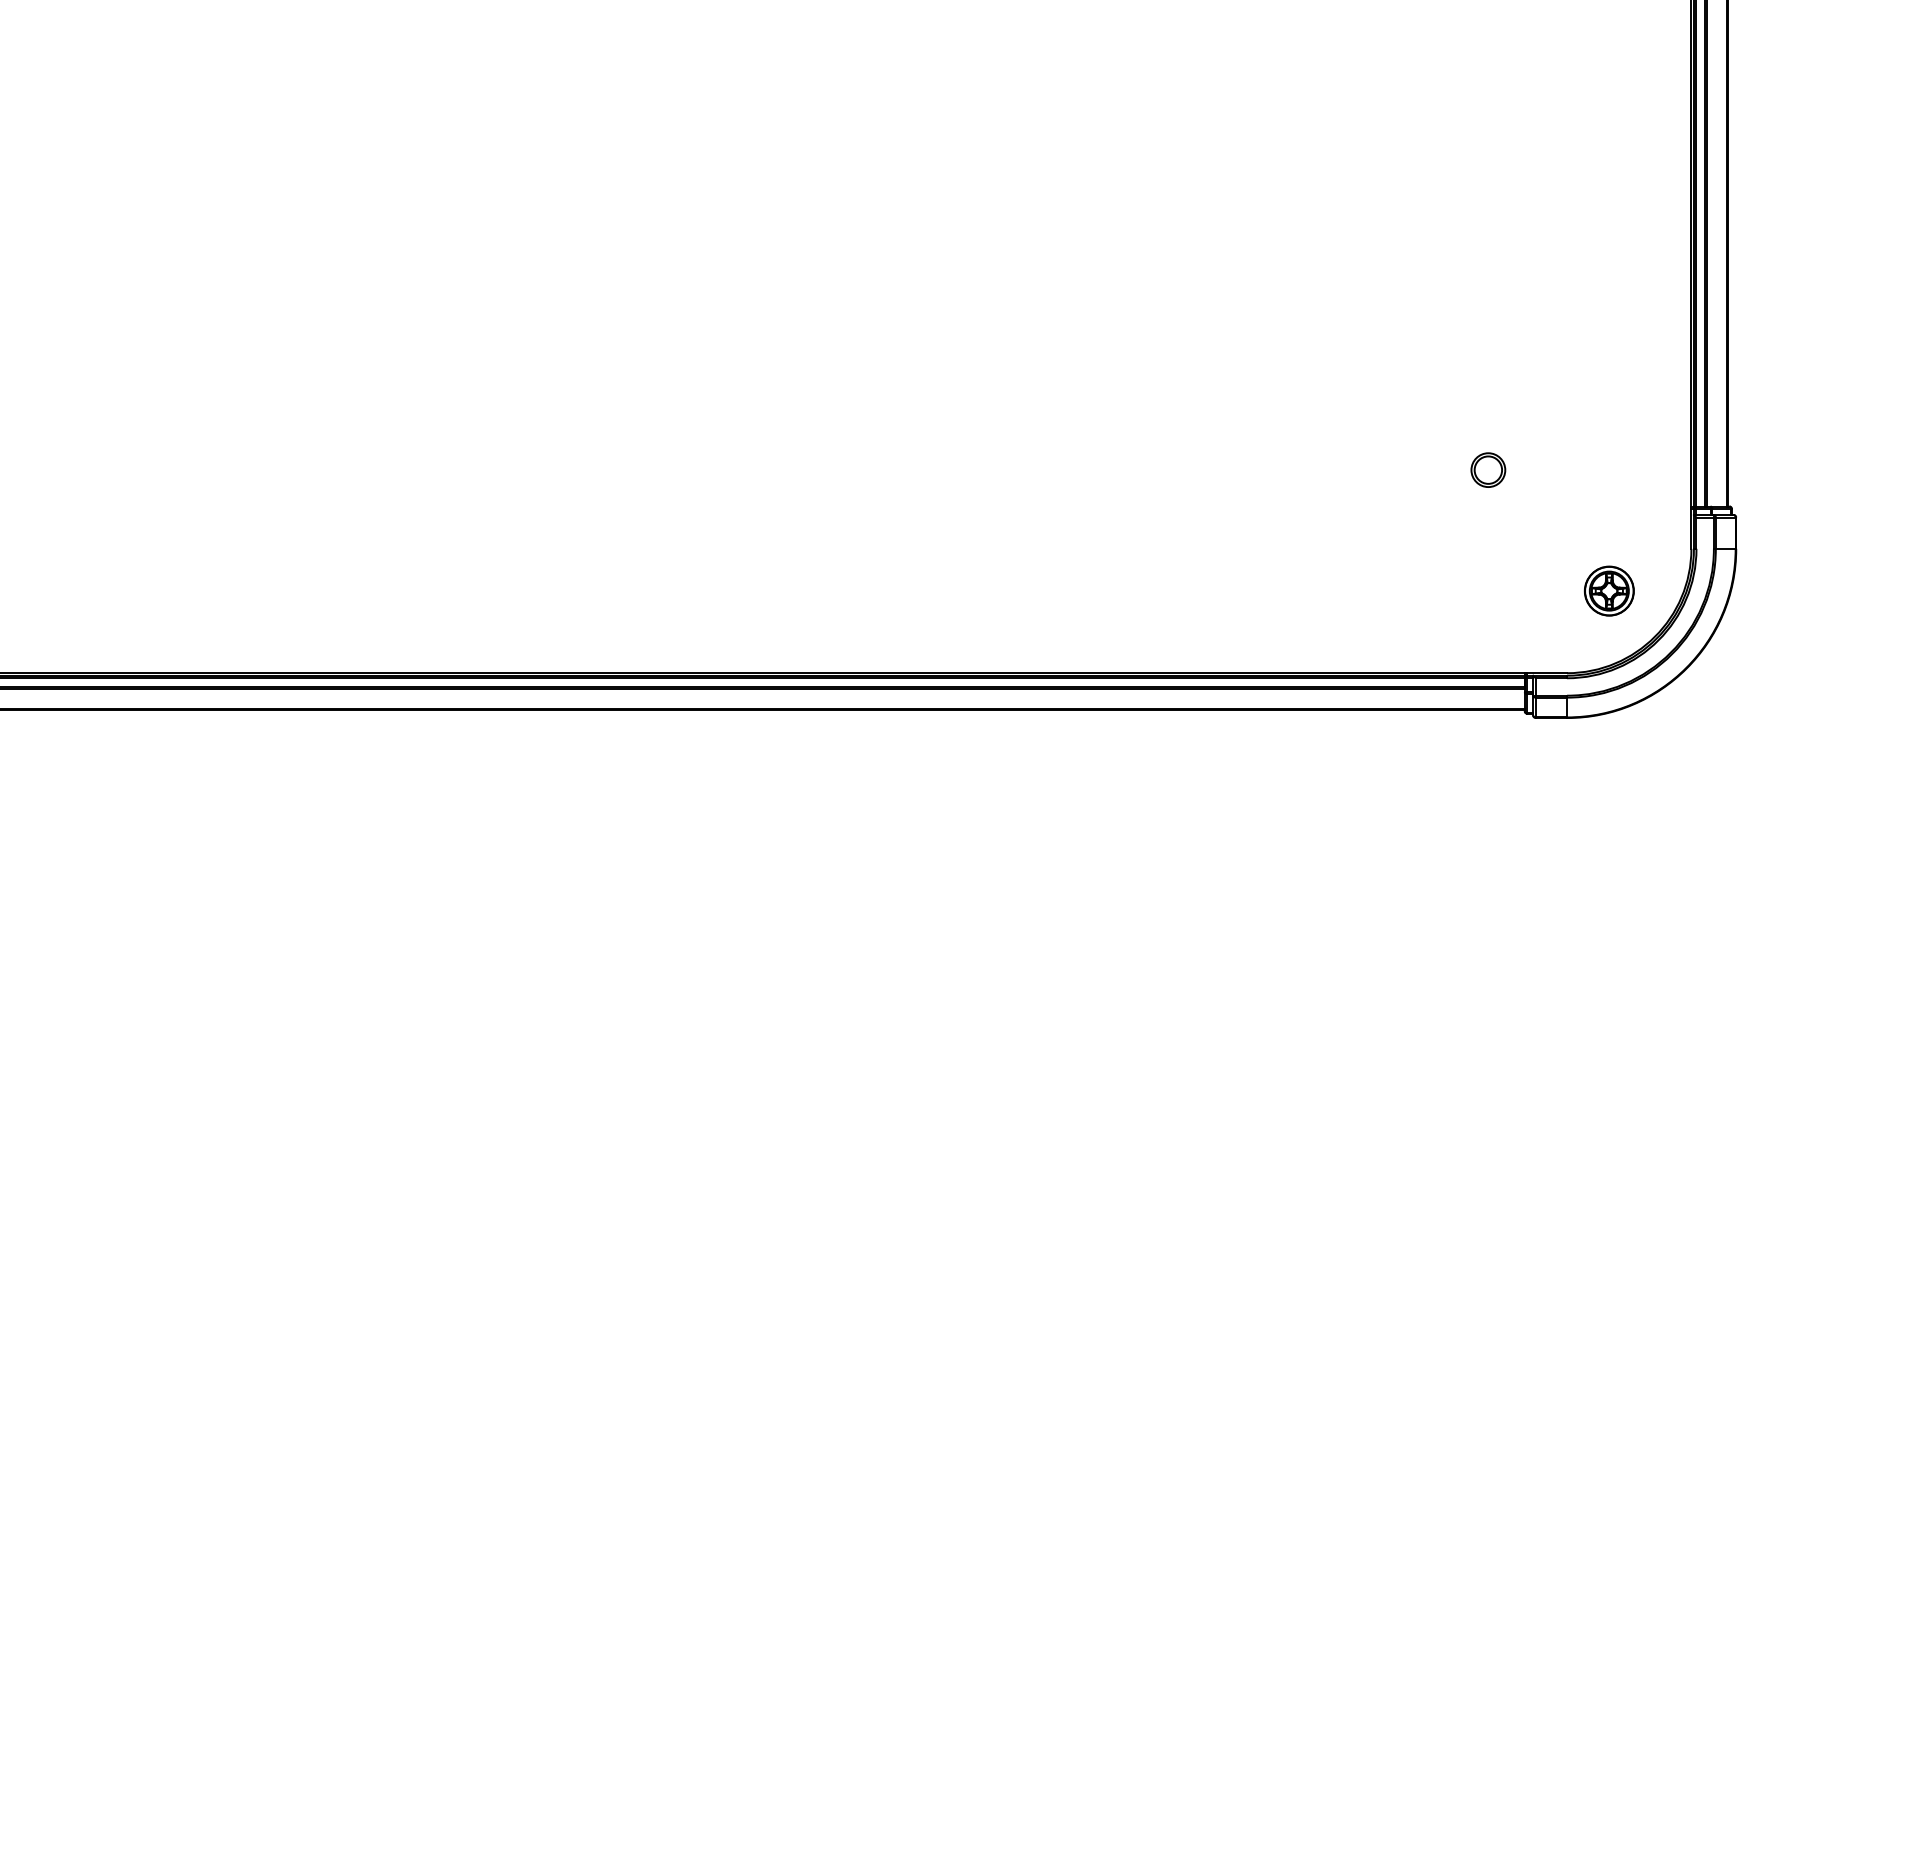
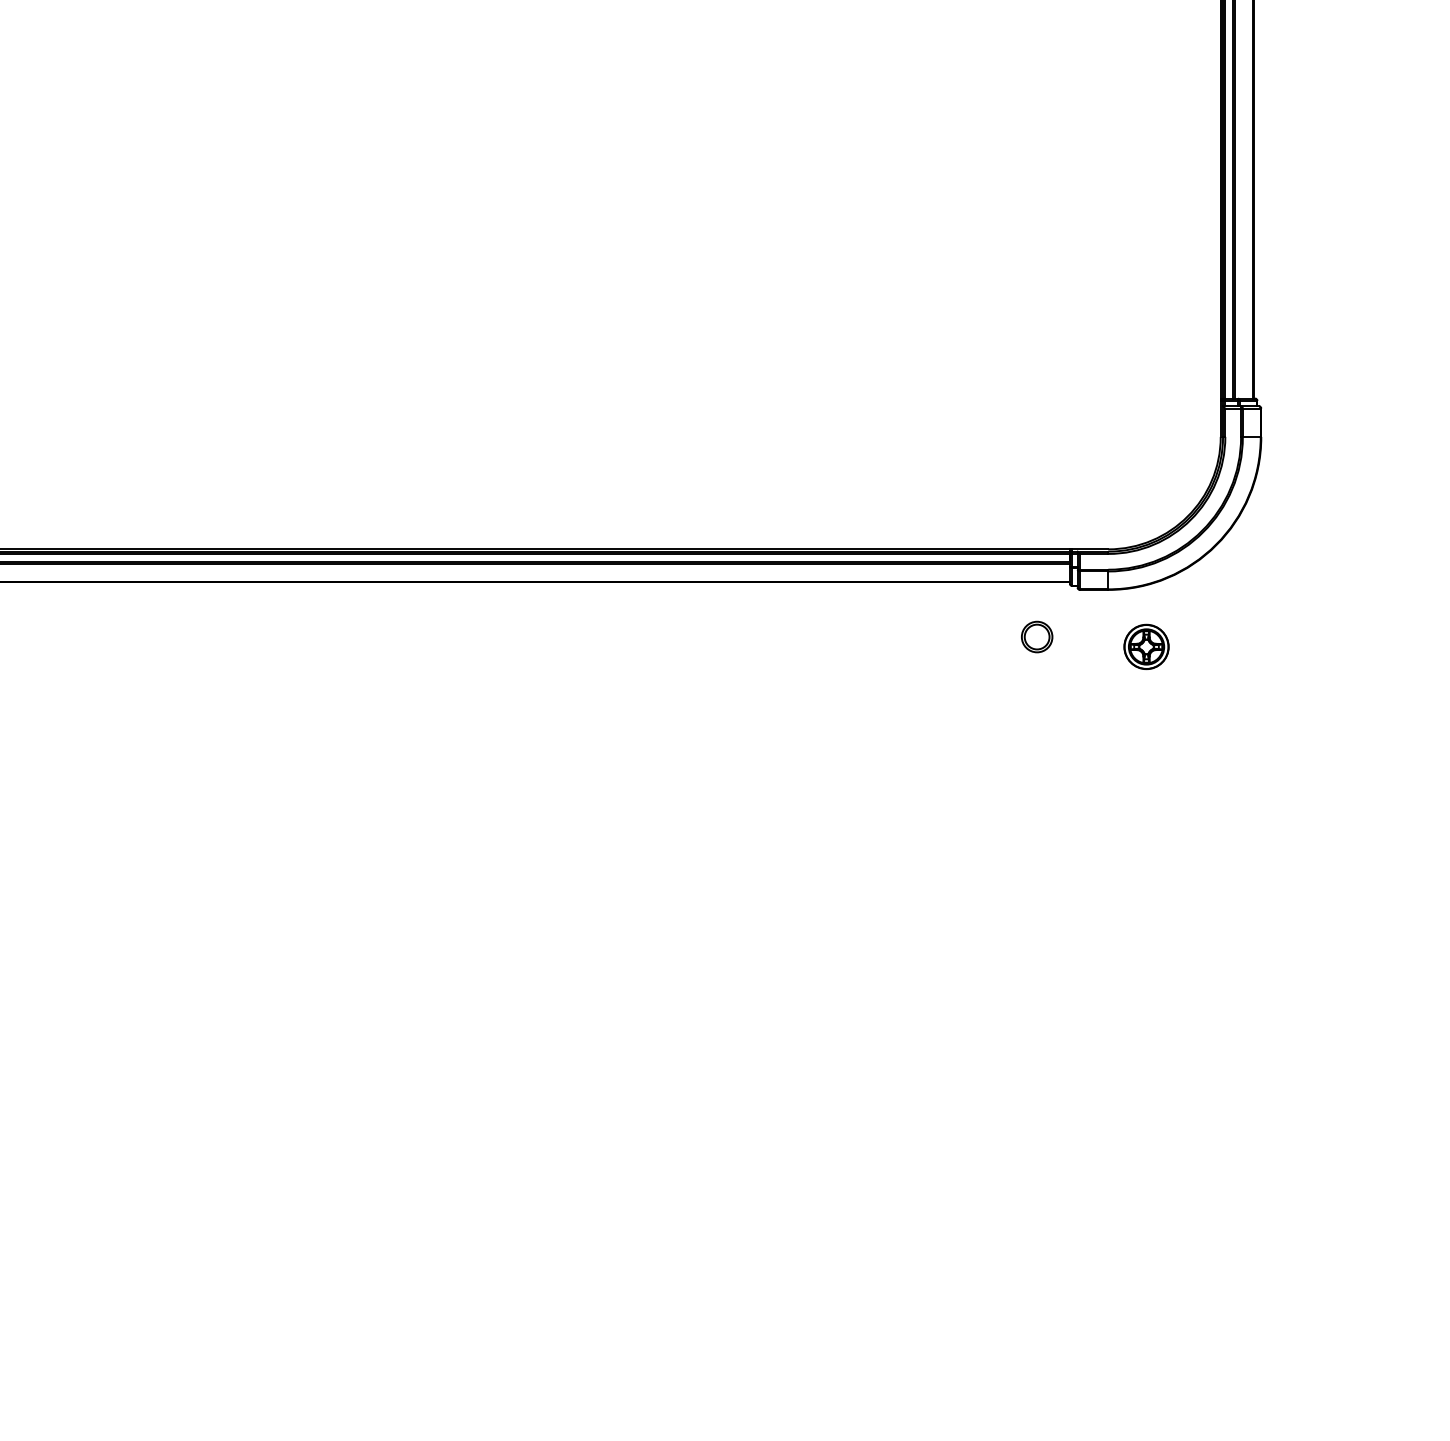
part: (1488, 469) -> (1037, 636), moved
part: (1609, 590) -> (1146, 646), moved

